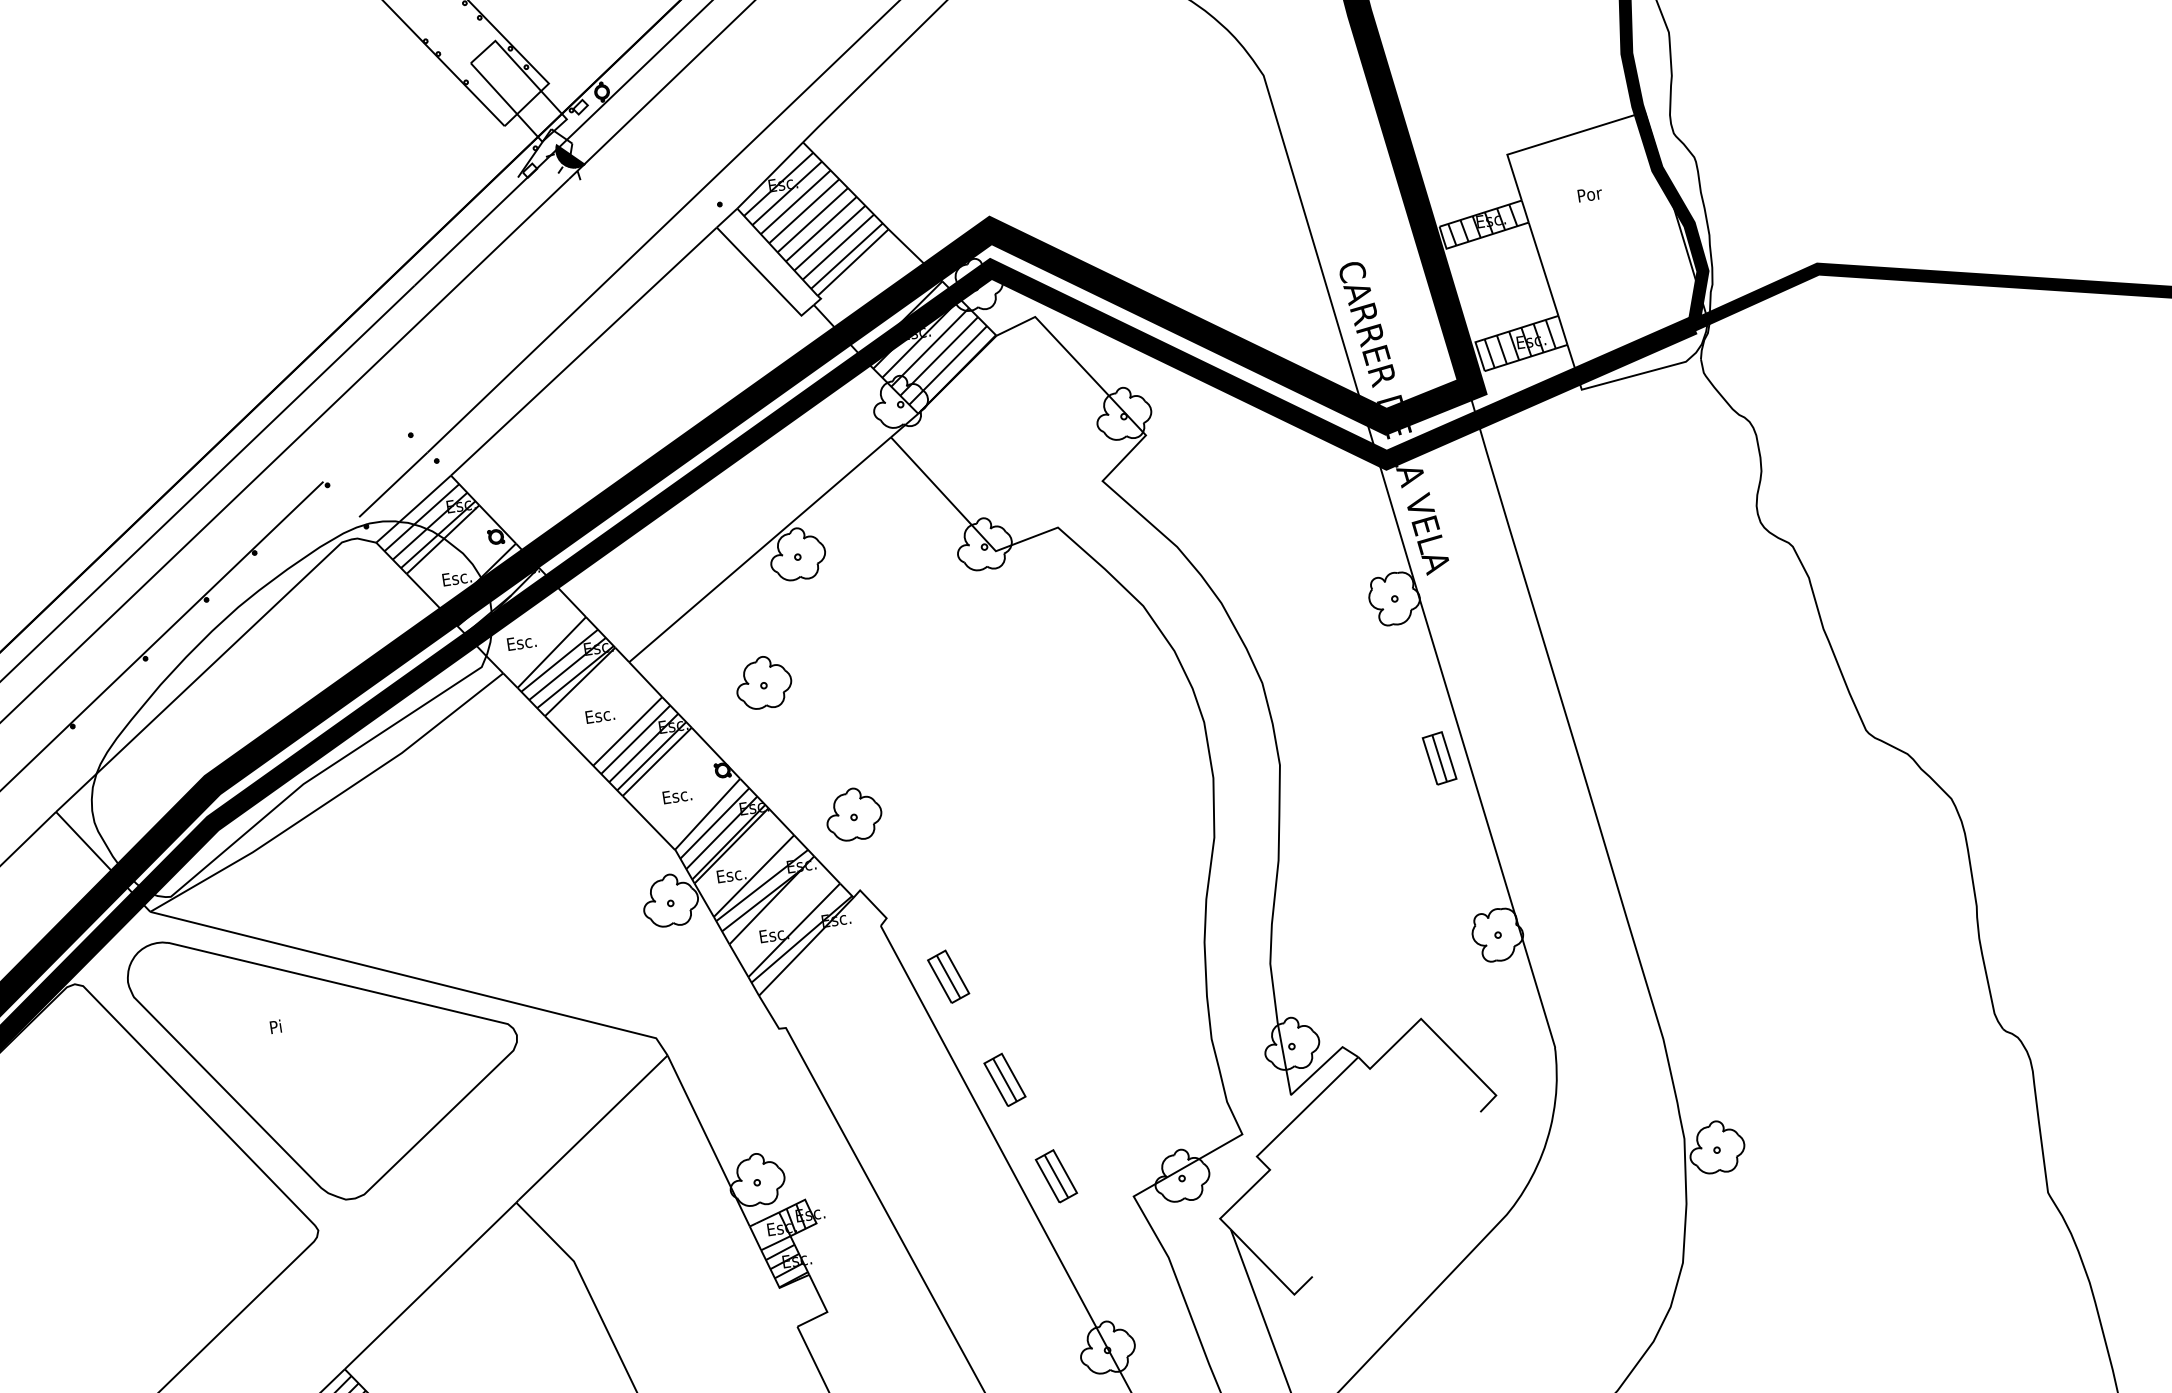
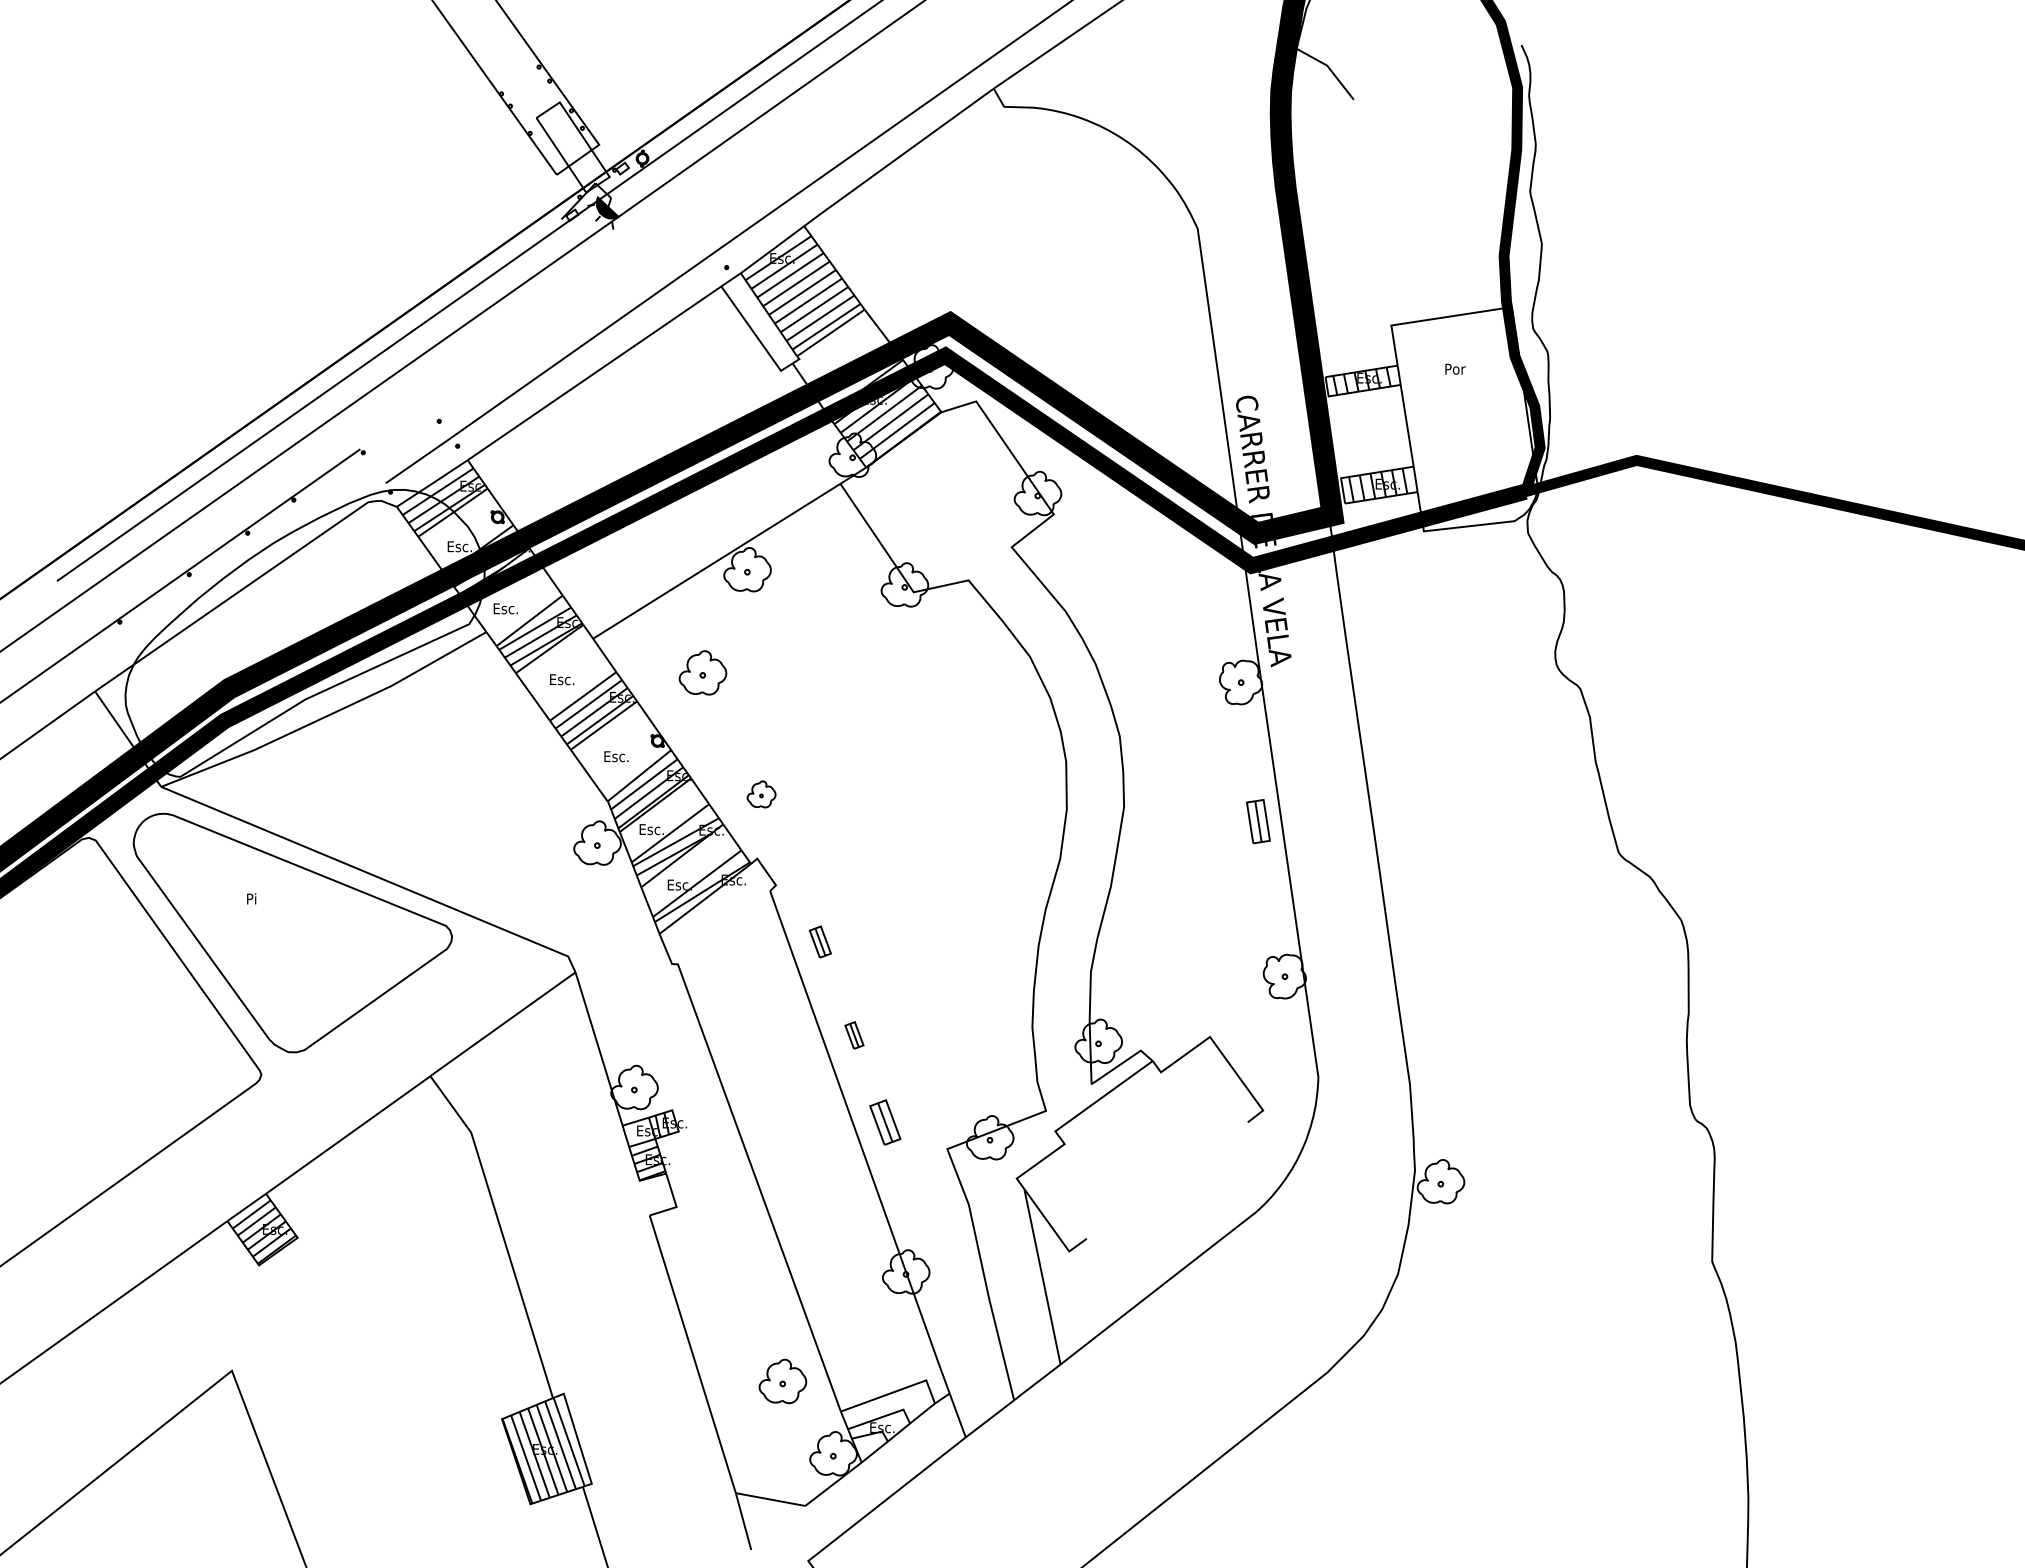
part: (853, 814) -> (761, 794), size x0.6
part: (948, 976) -> (820, 941), size x0.7
part: (1005, 1080) -> (854, 1035), size x0.6

